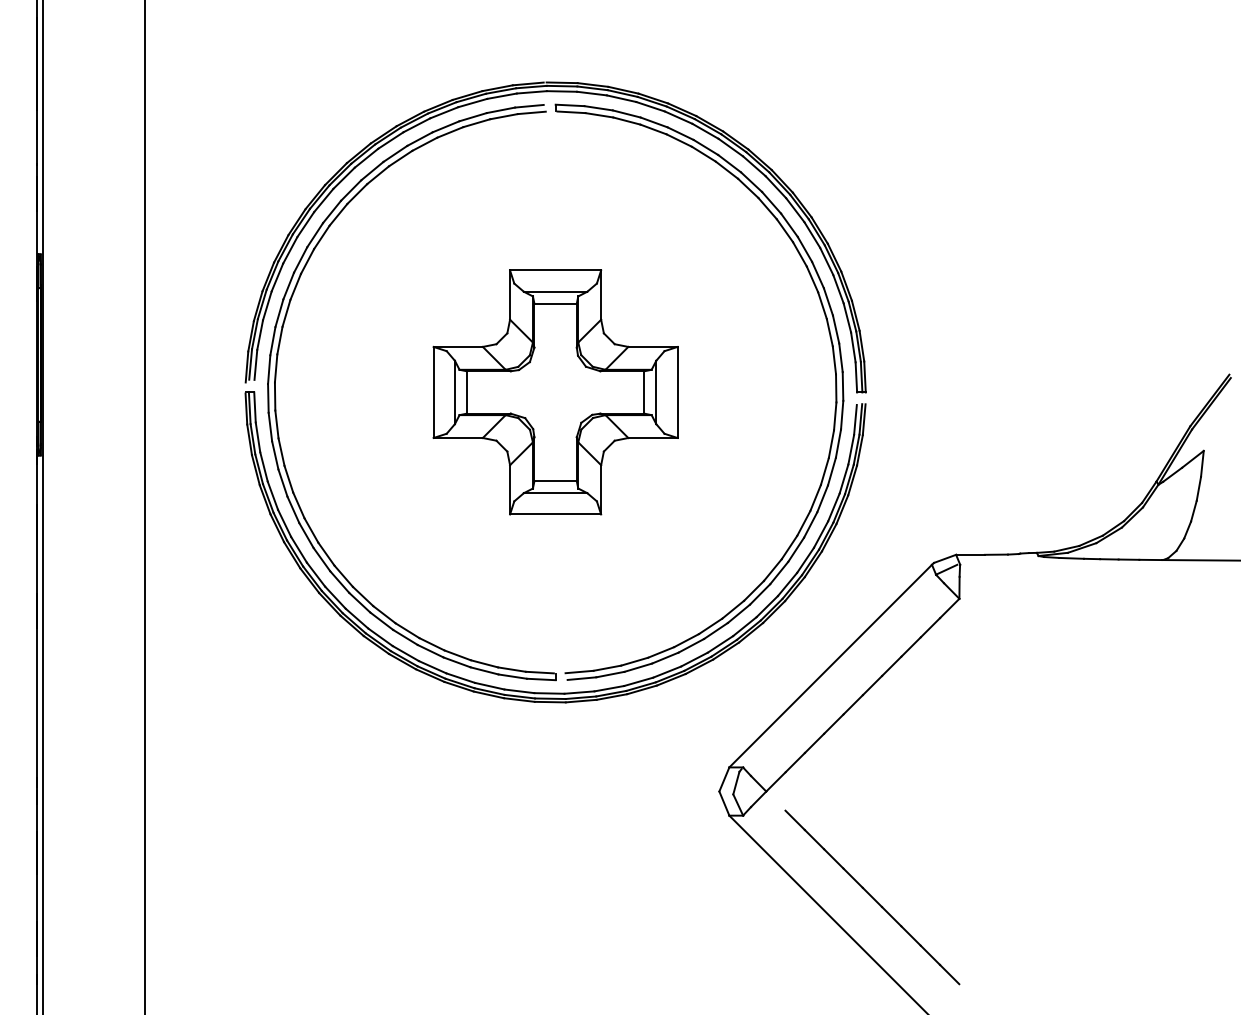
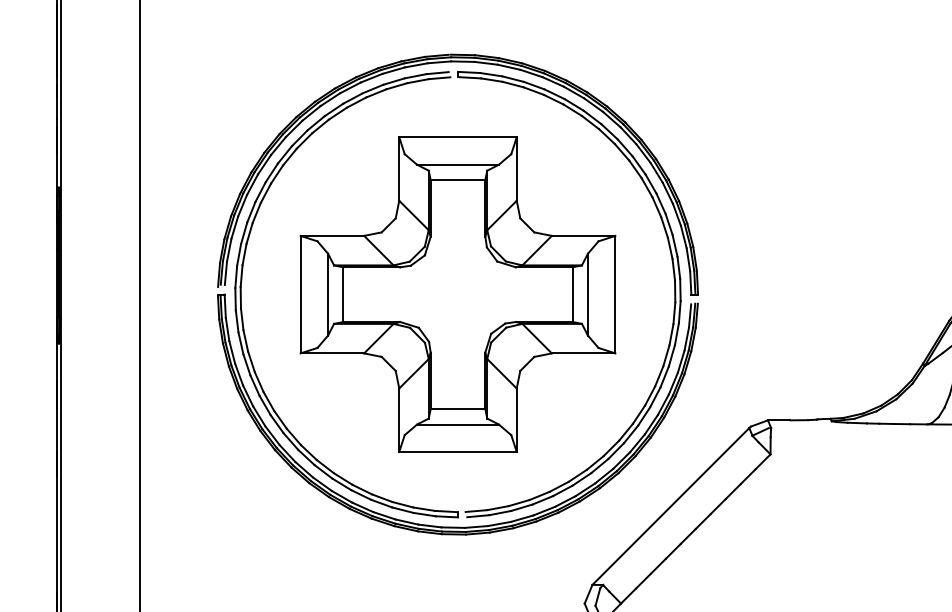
part: (555, 392) -> (457, 294), size x1.67

